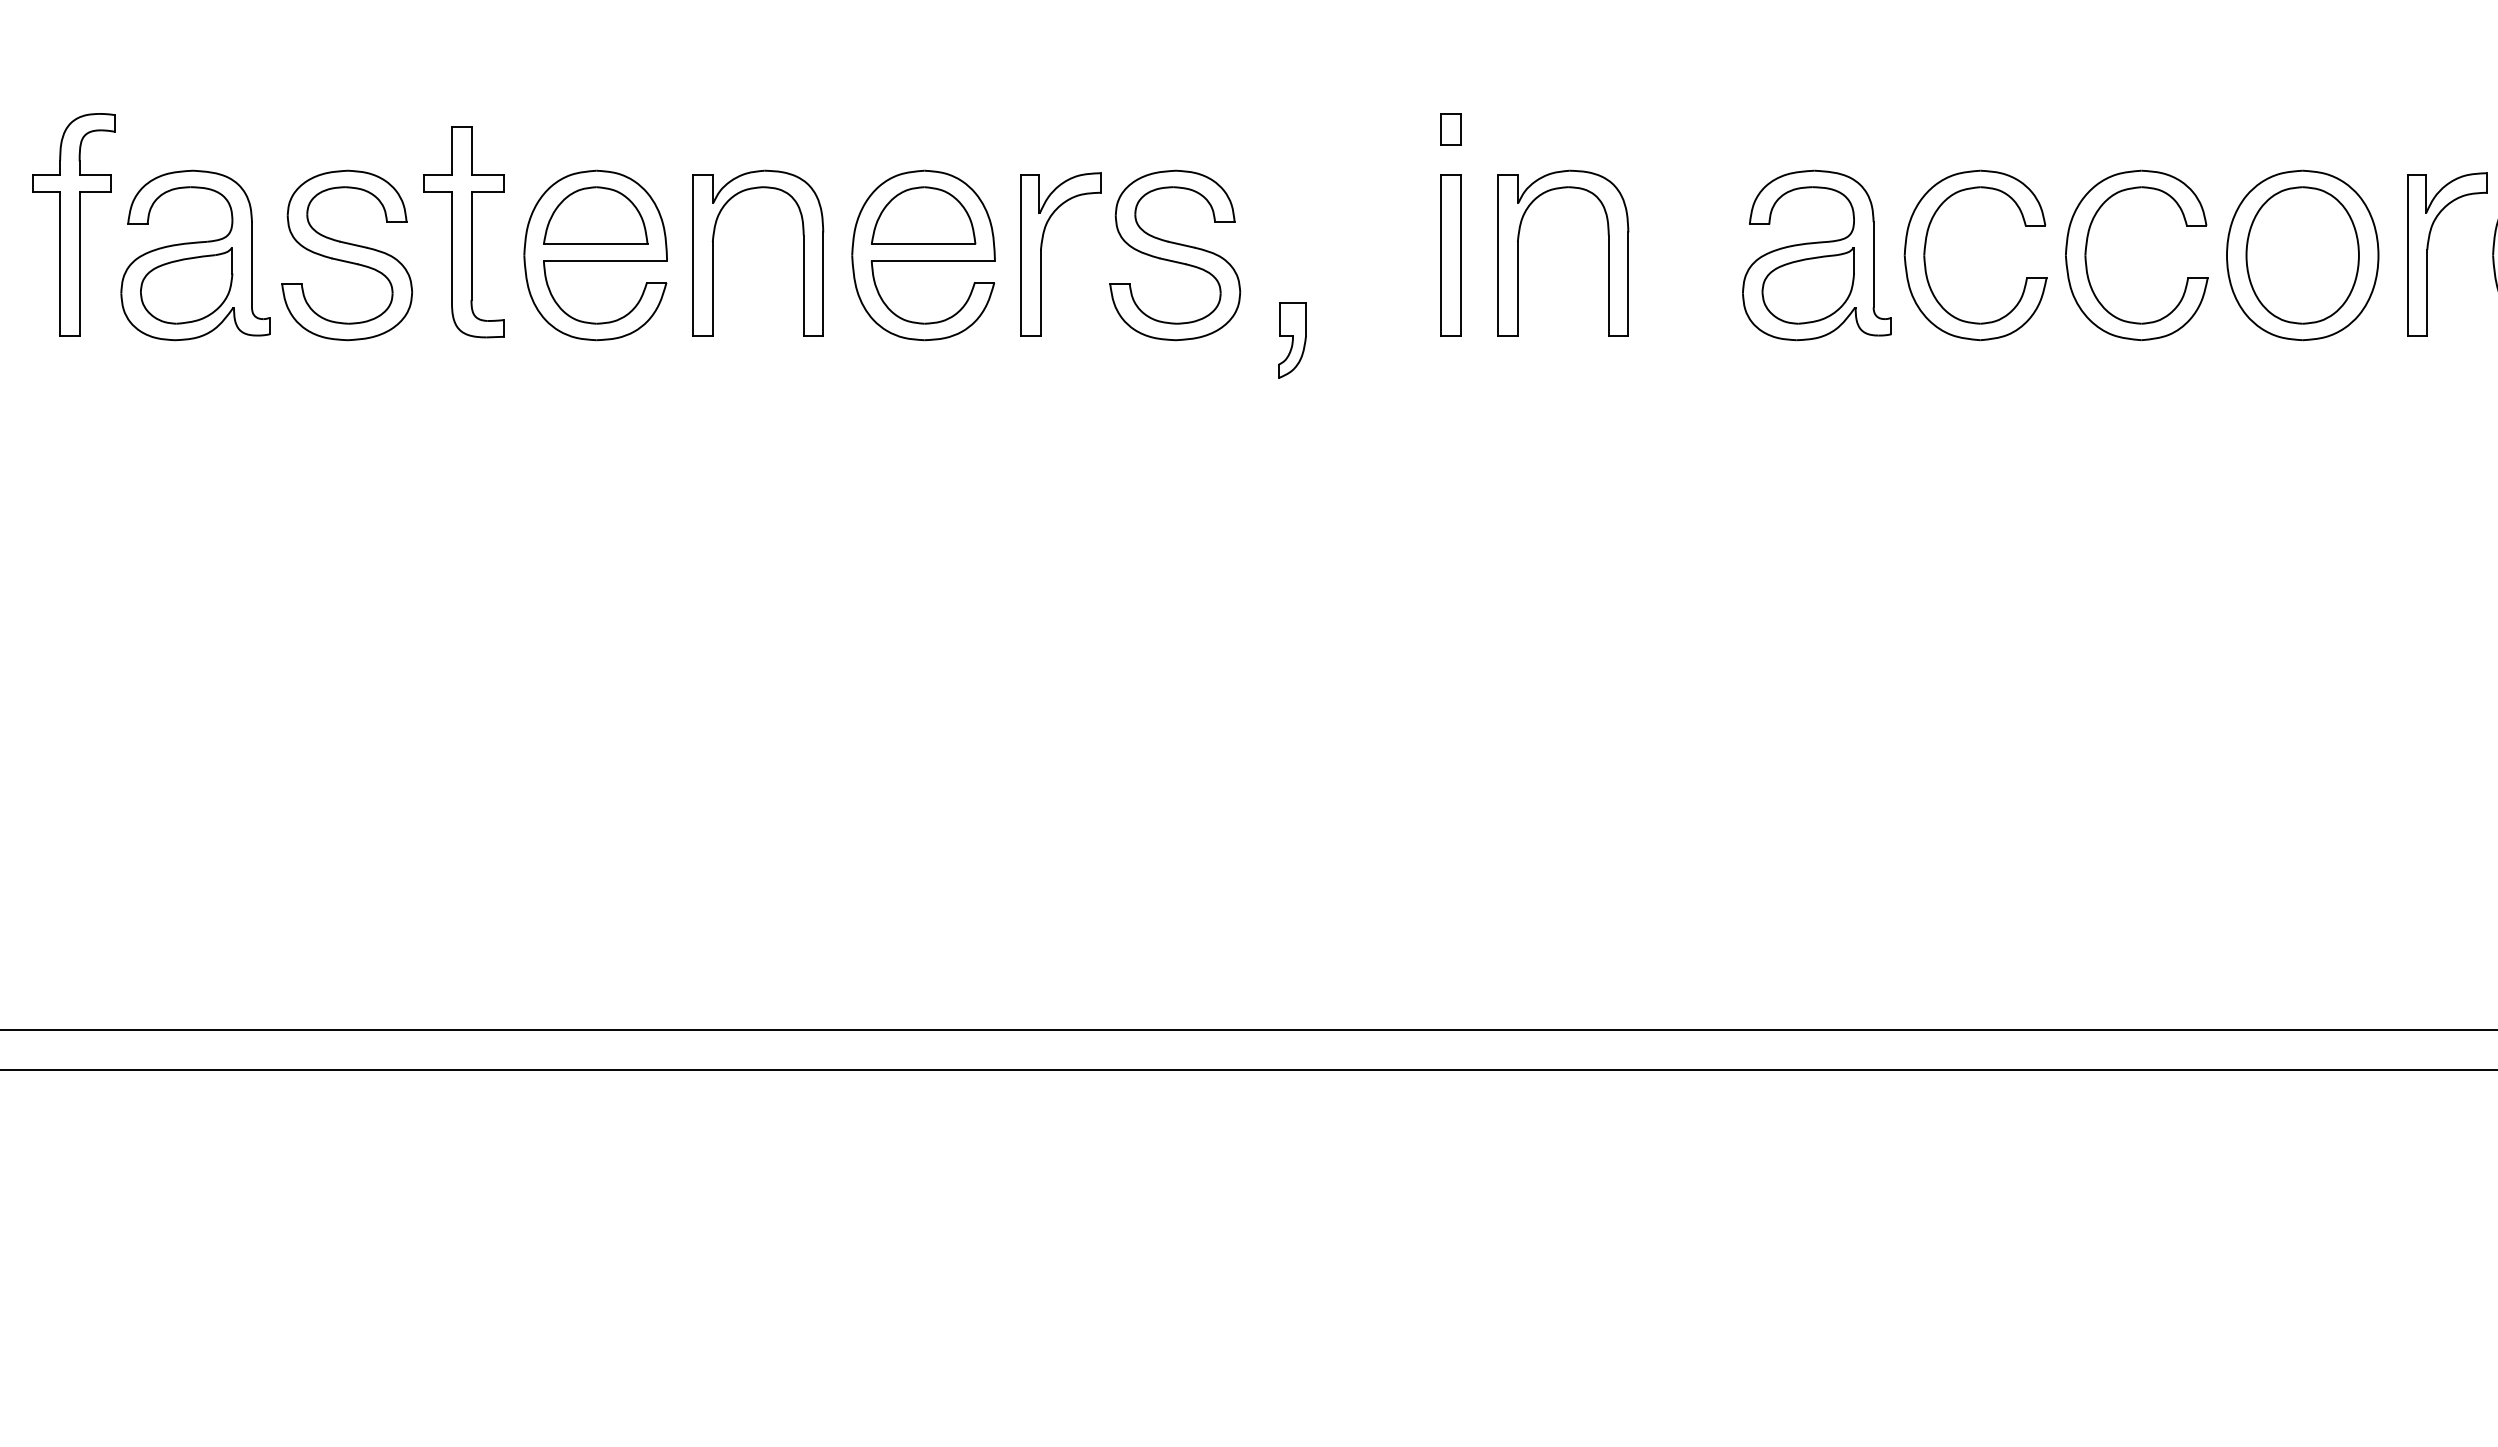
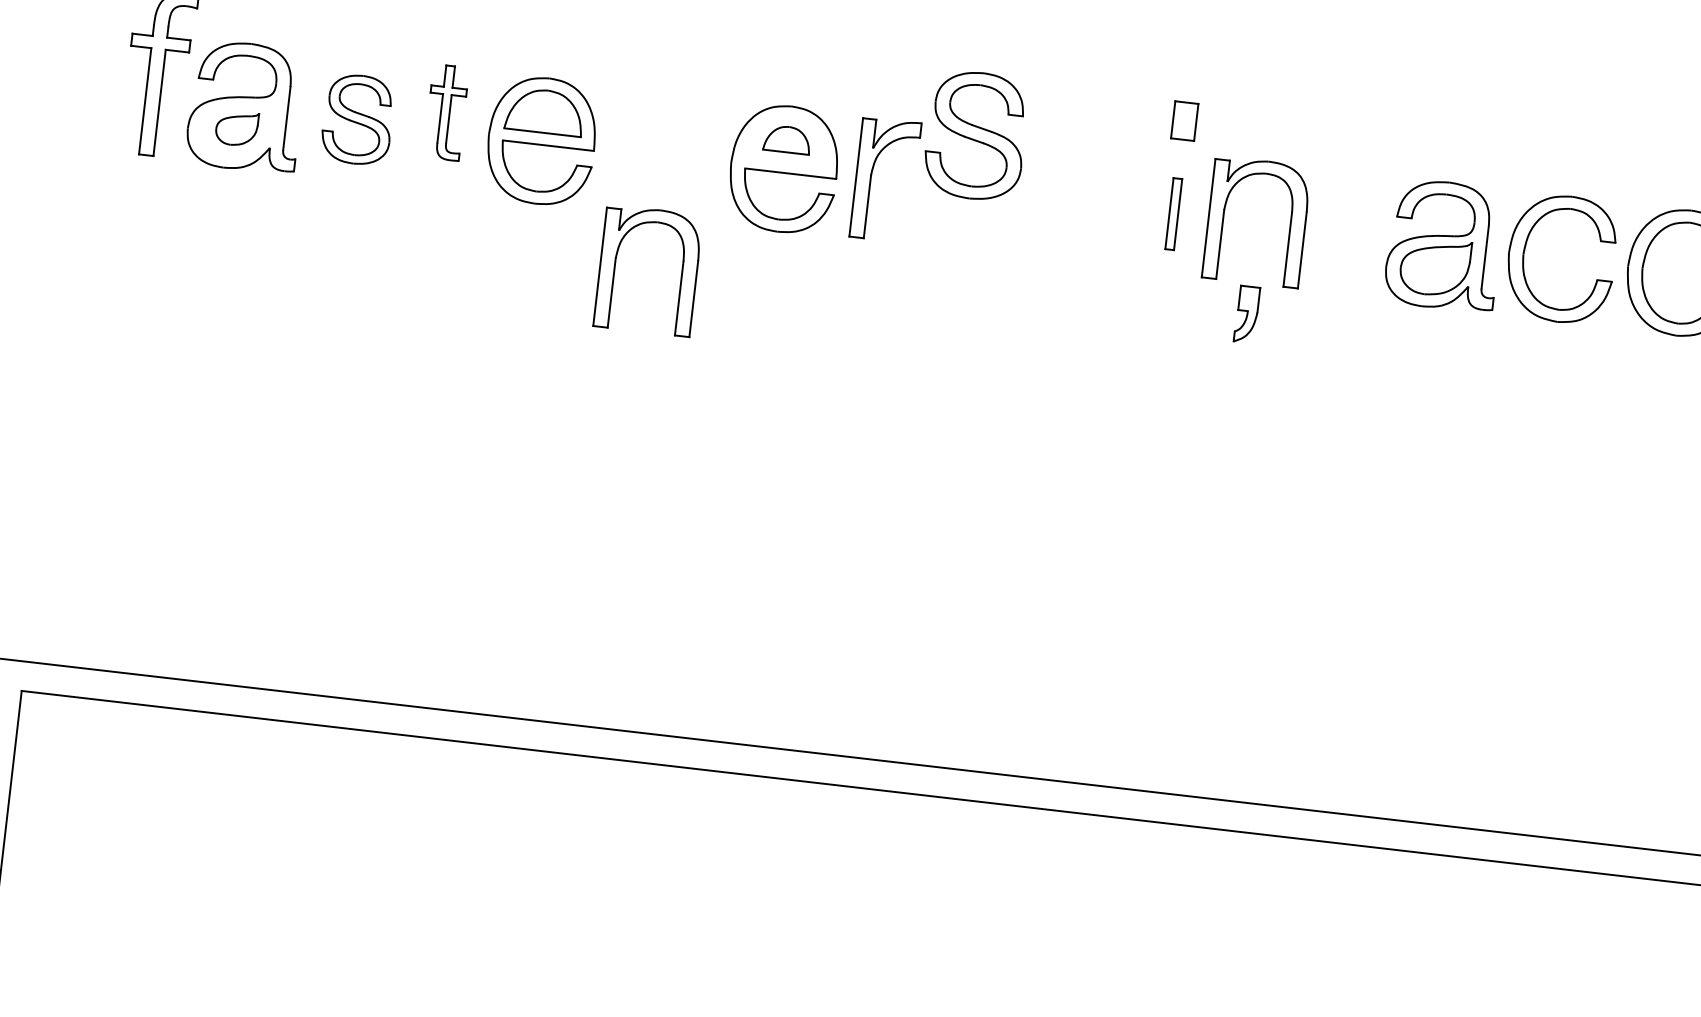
part: (1450, 129) -> (1184, 120), size x1.6
part: (923, 215) -> (787, 139), size x0.6
part: (463, 232) -> (445, 112), size x0.6
part: (713, 252) -> (615, 266), moved
part: (346, 255) -> (357, 119), size x0.7
part: (1175, 255) -> (976, 135), moved
part: (1450, 255) -> (1173, 214), size x0.6
part: (186, 285) -> (236, 128), size x0.6
part: (1292, 340) -> (1247, 314), moved

